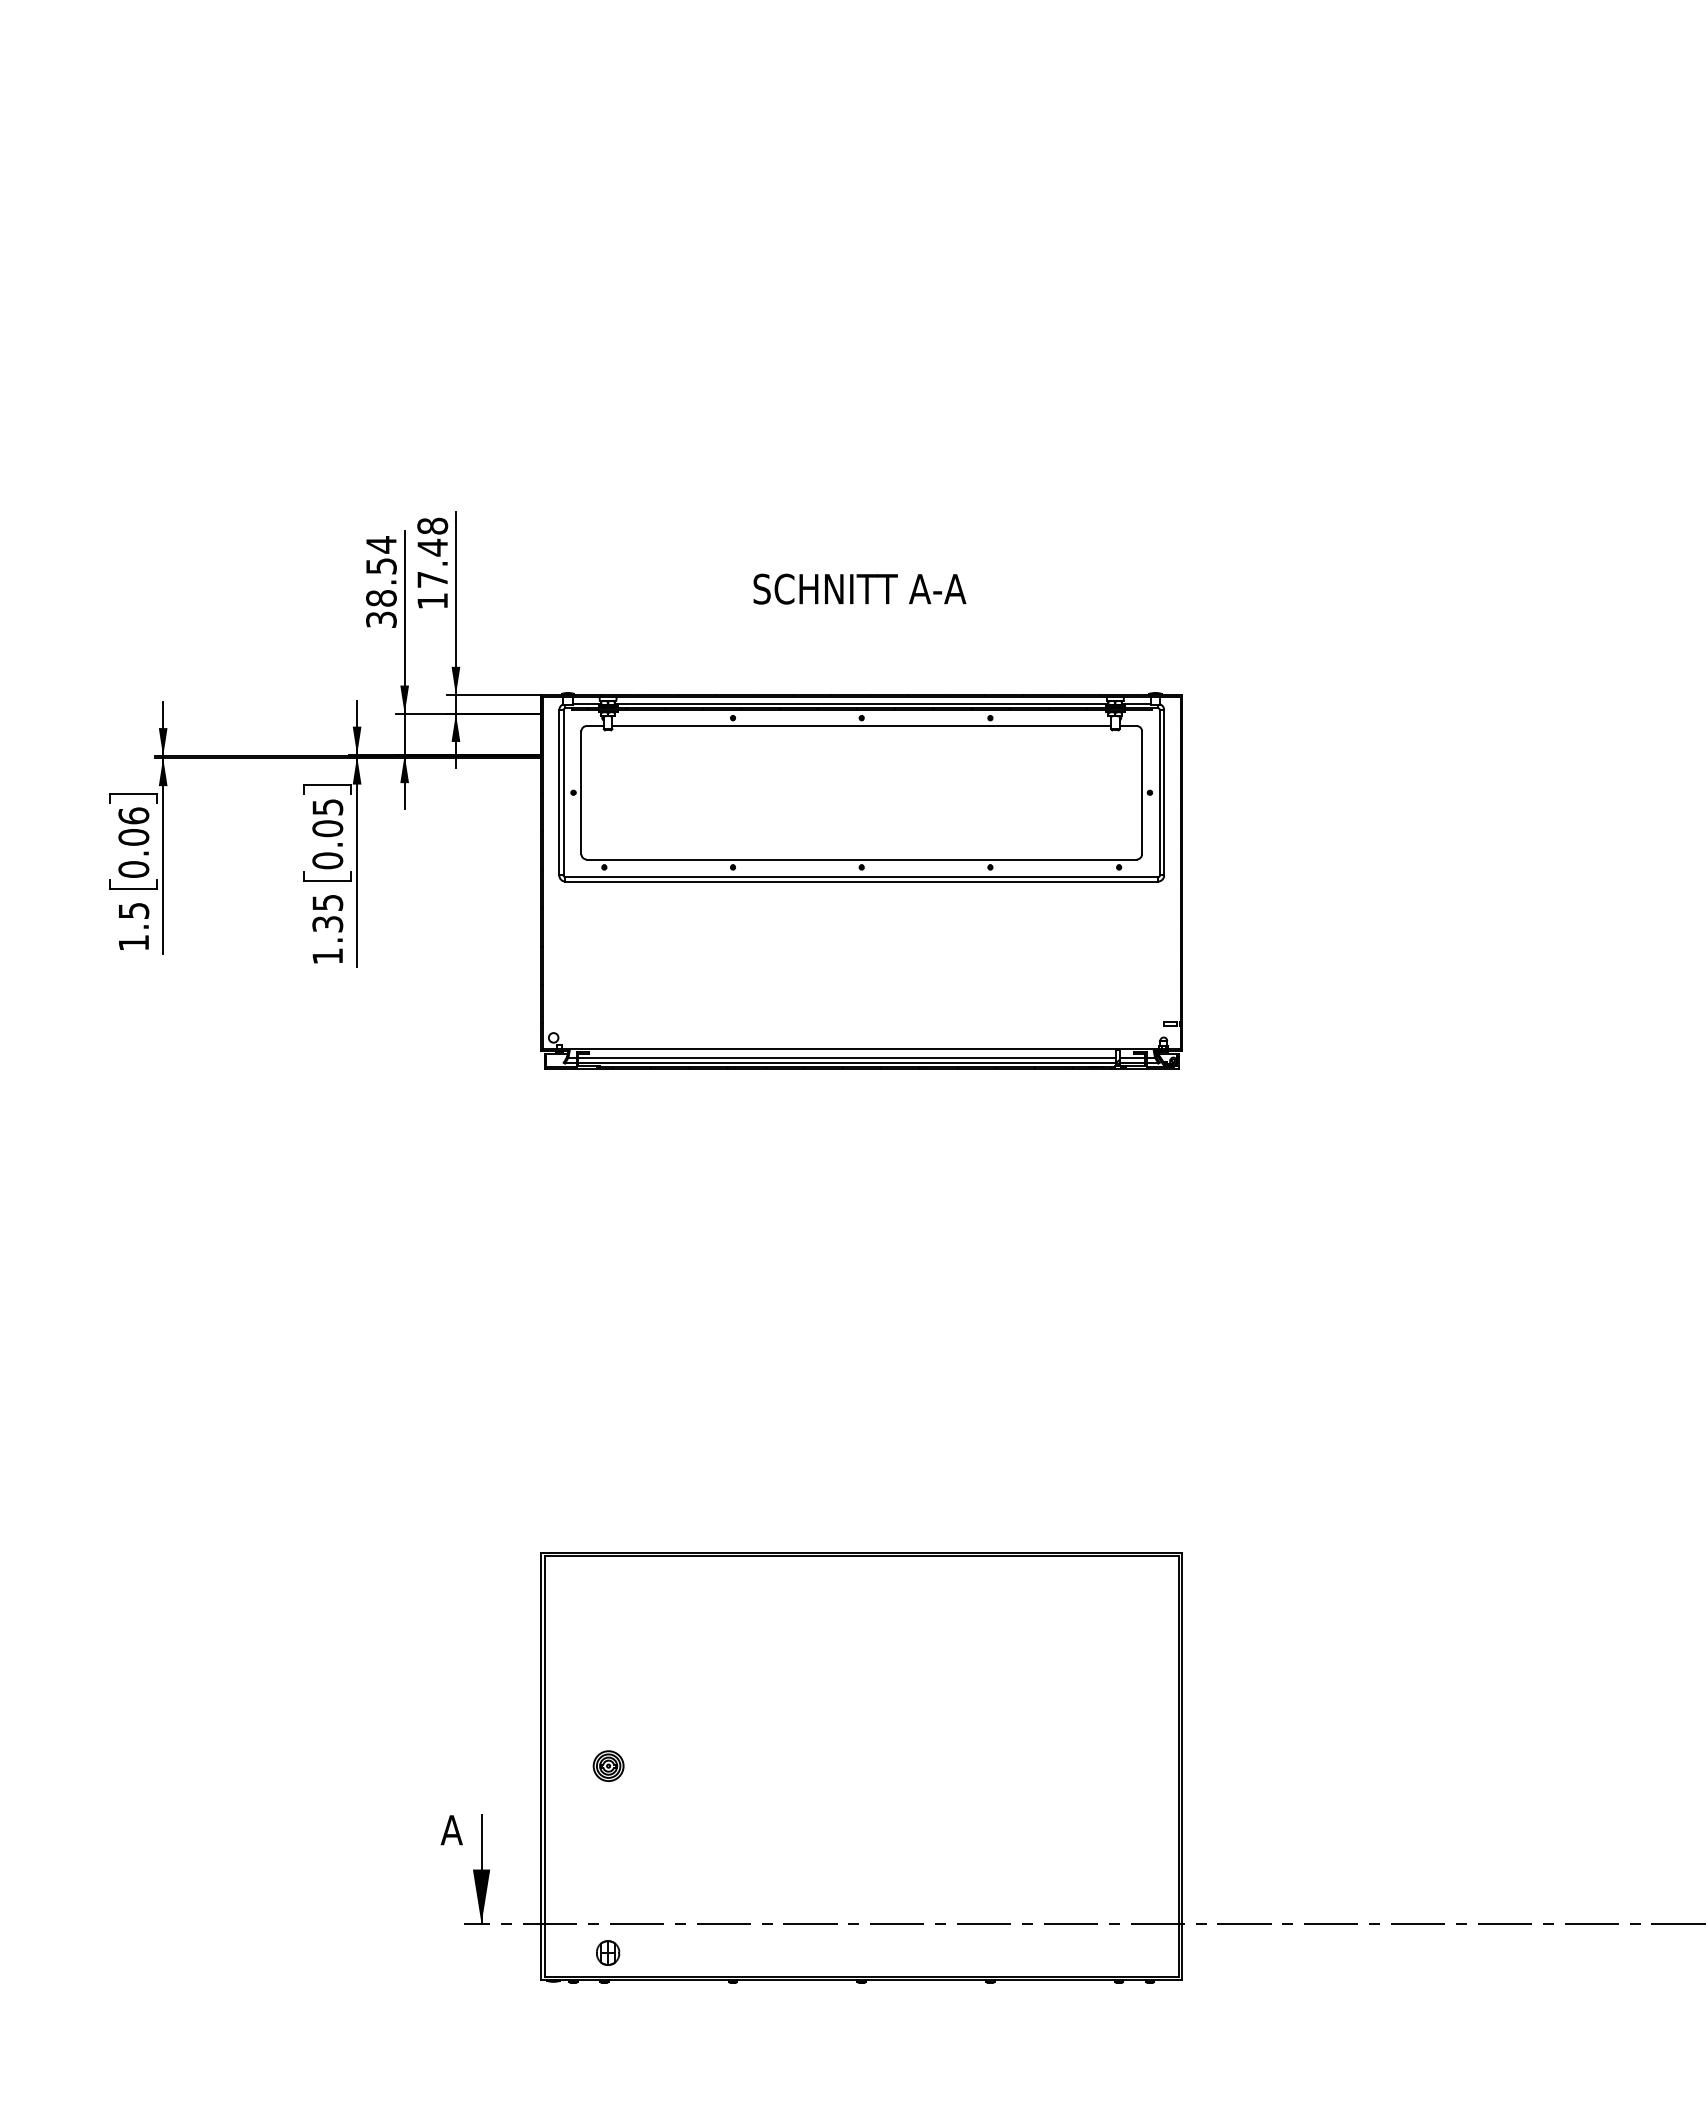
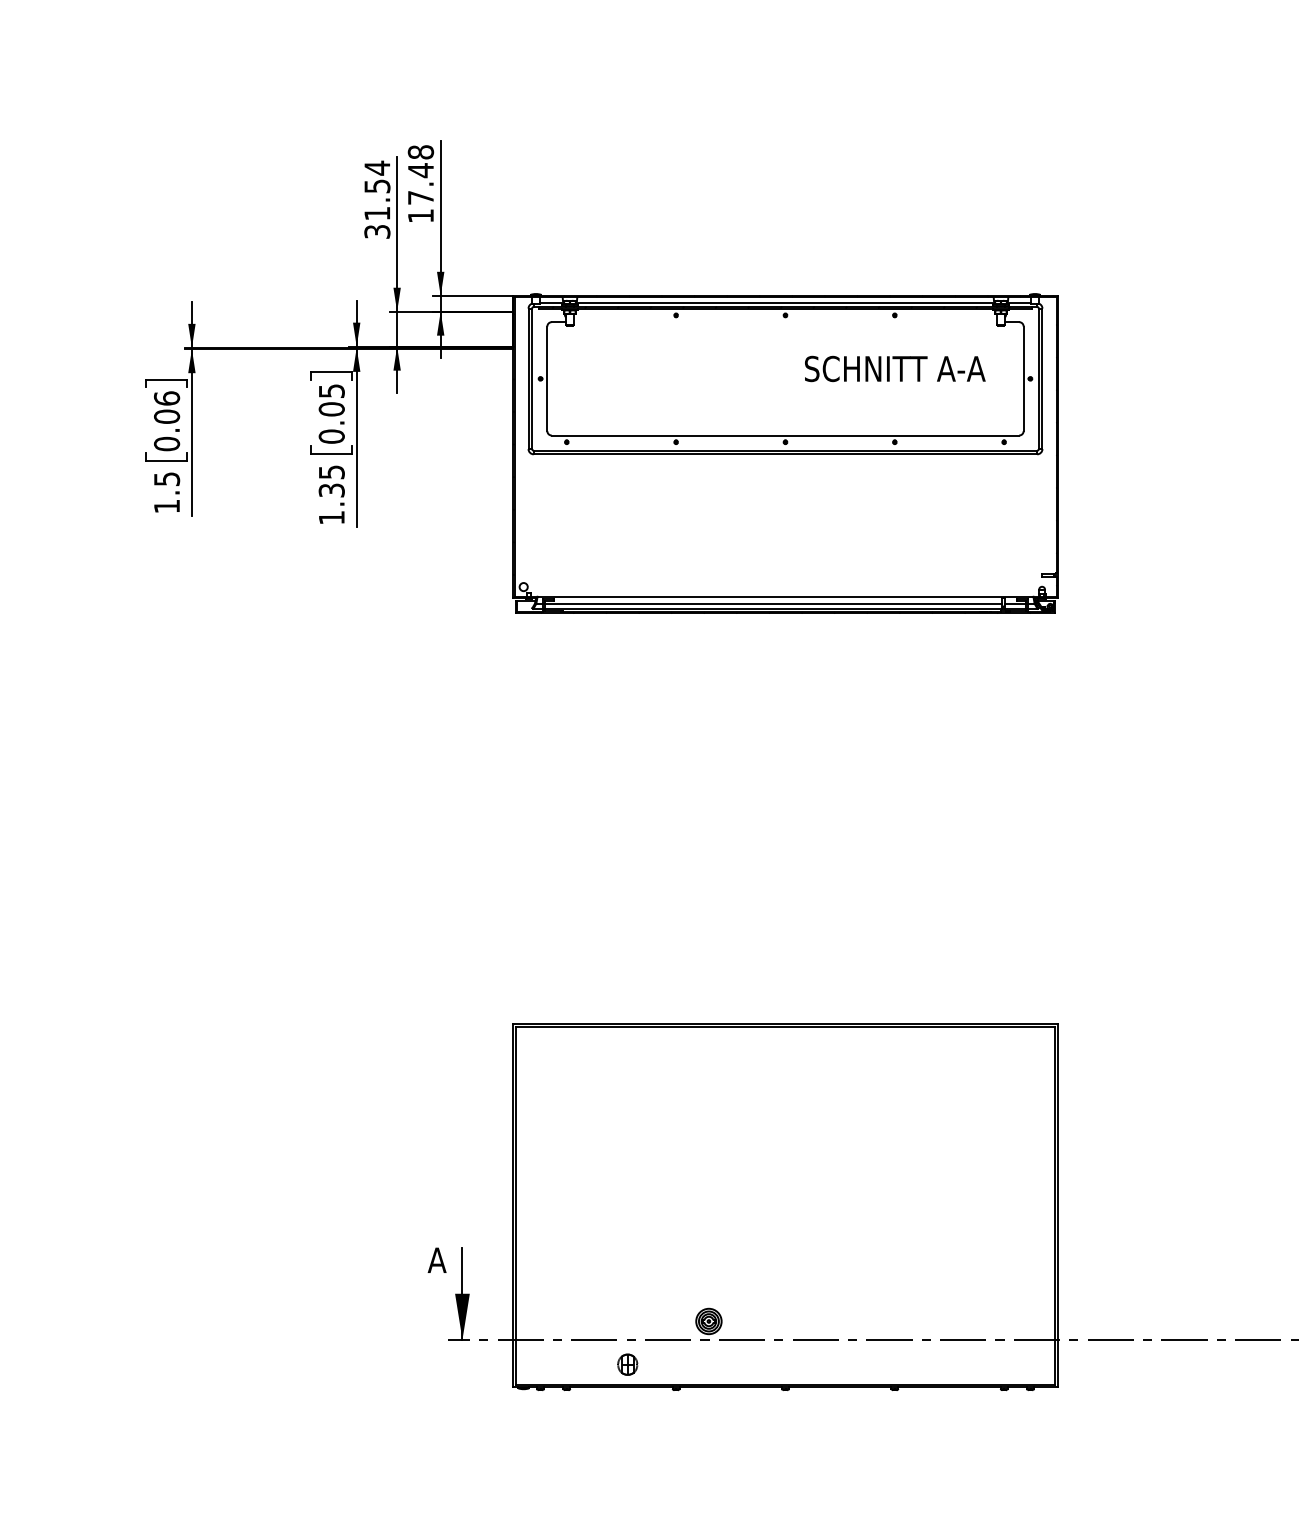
text: (859, 588) -> (894, 368), moved
text: (381, 598) -> (377, 213), 38.54 -> 31.54
line: (861, 726) -> (785, 322), removed
part: (608, 1765) -> (708, 1320), moved
part: (608, 1952) -> (628, 1364), moved

